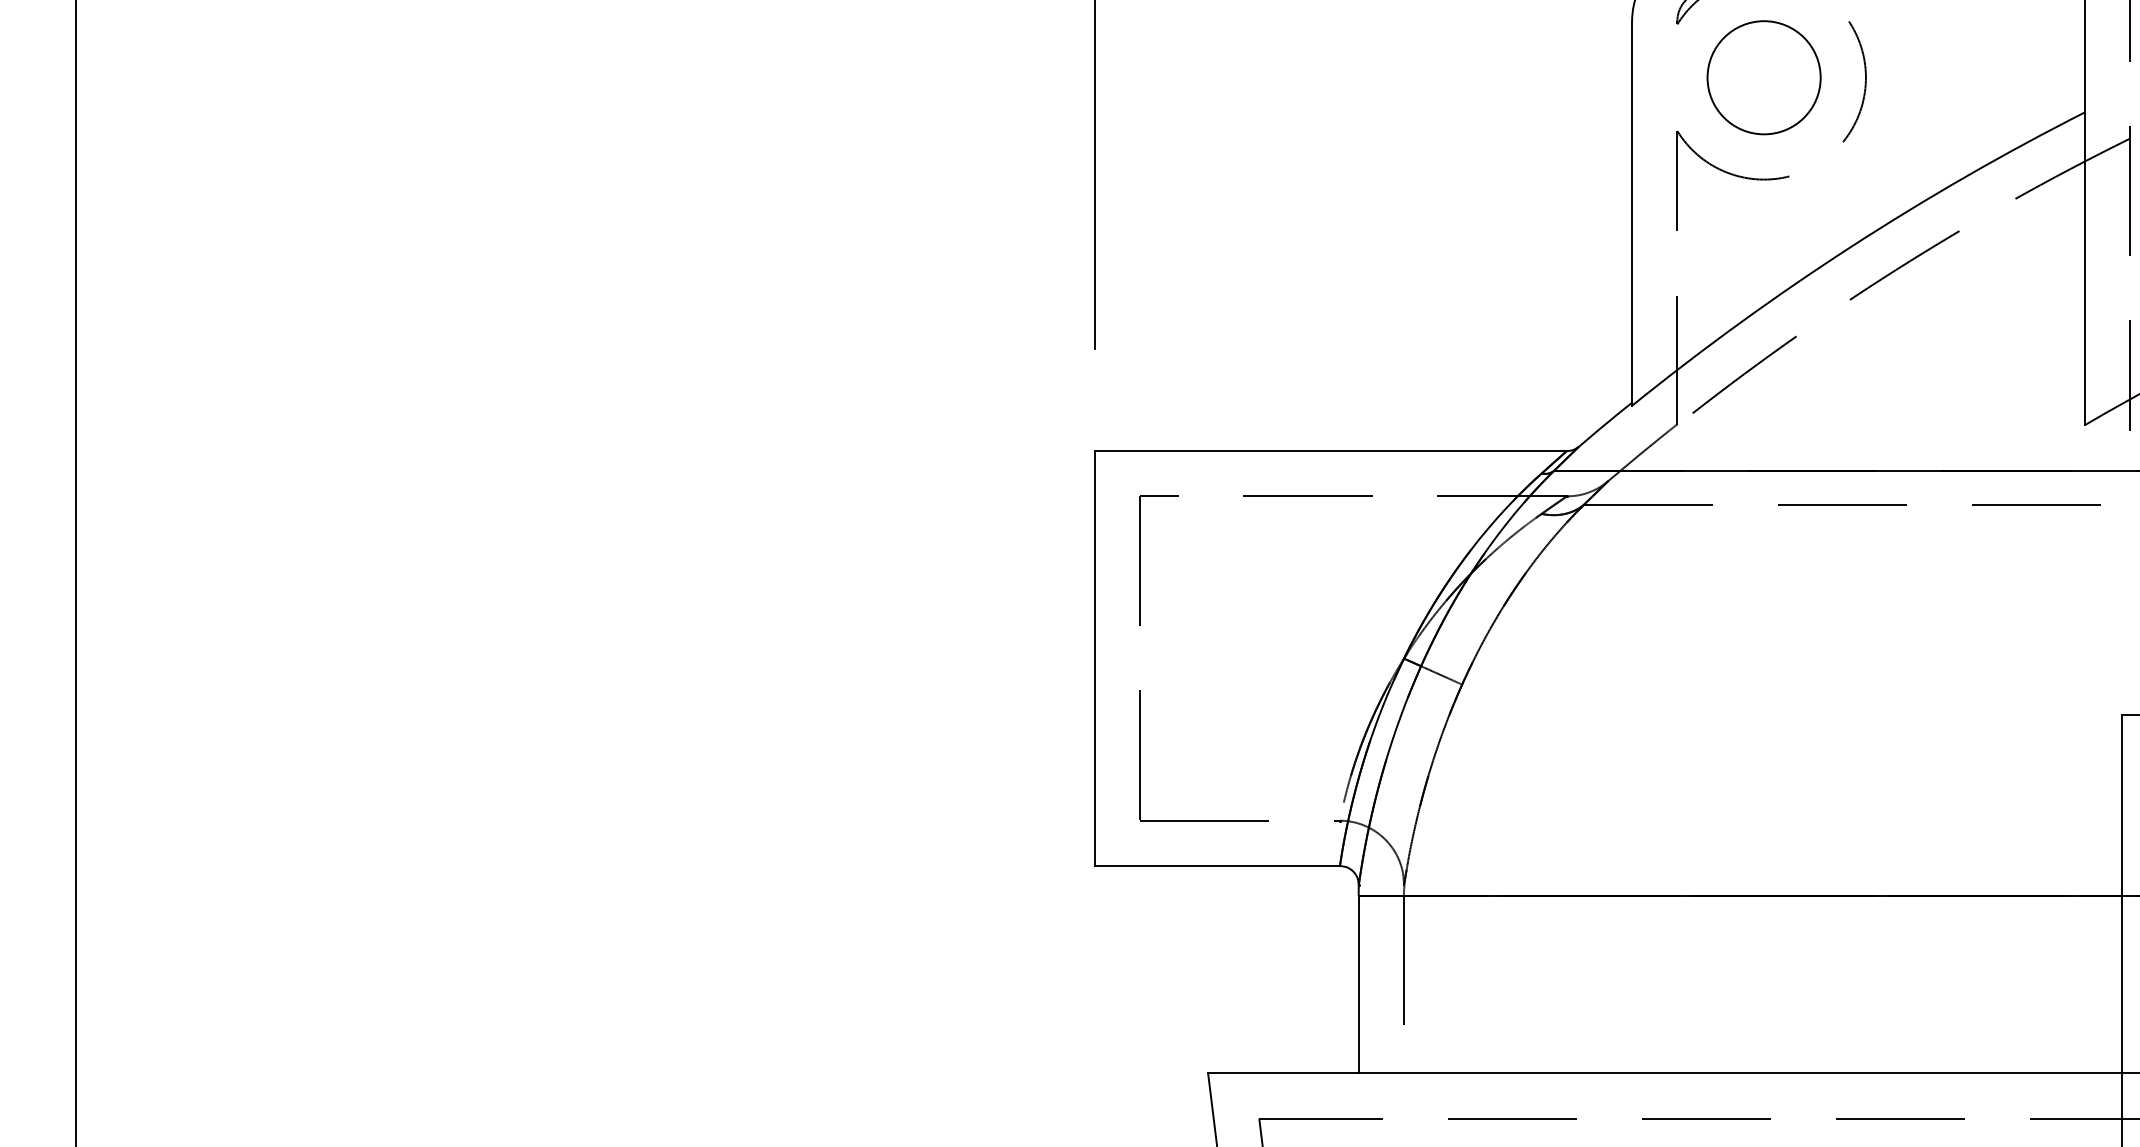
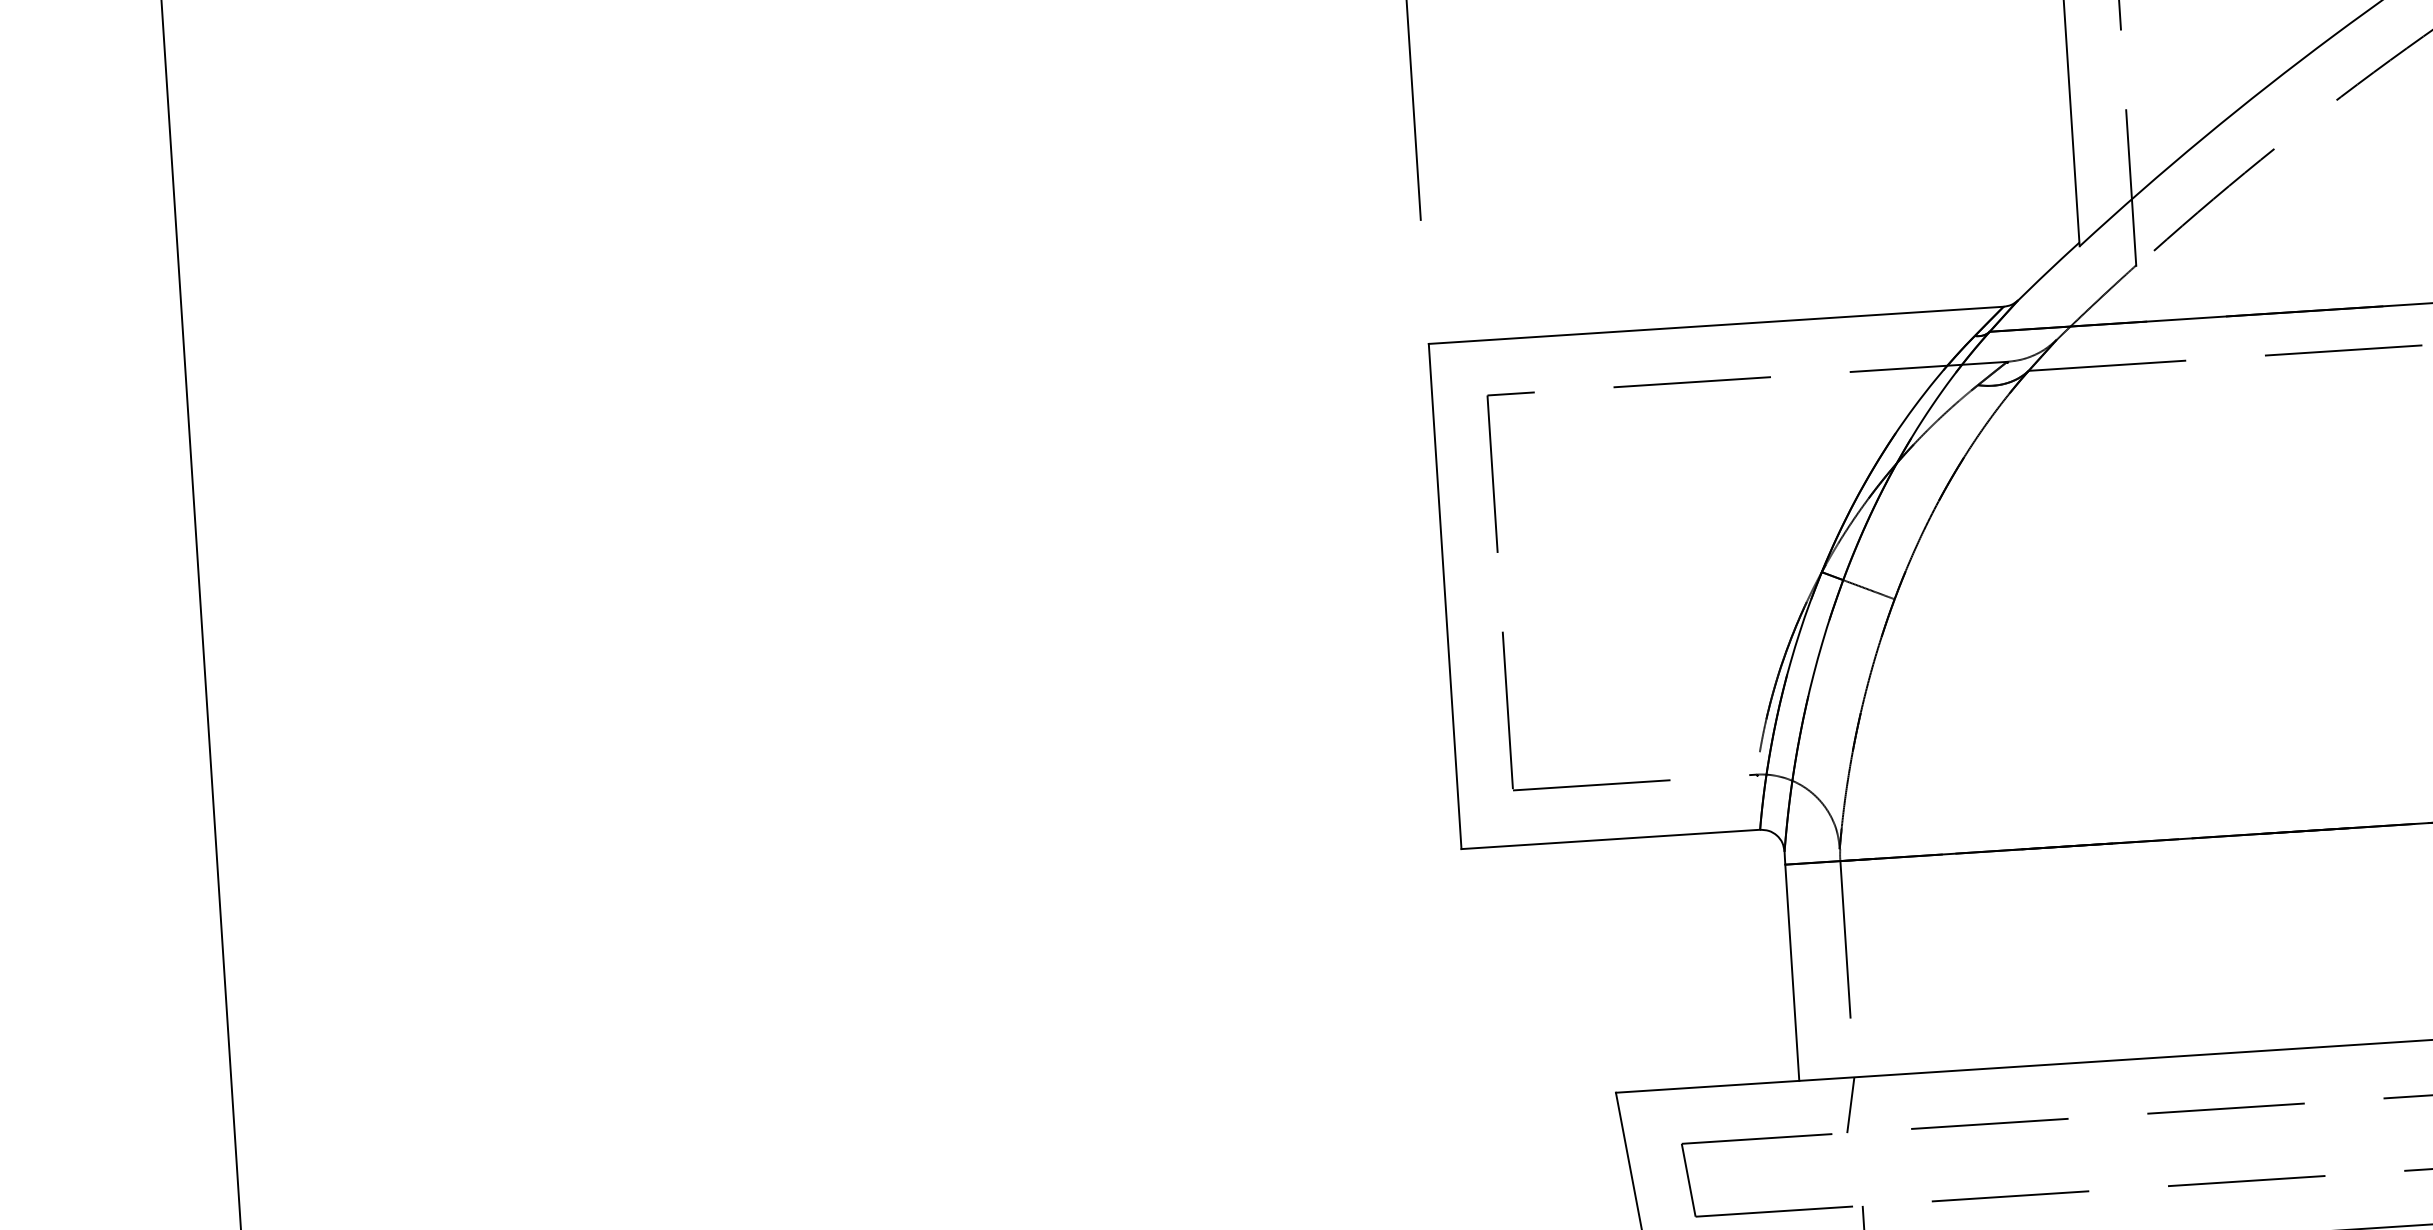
line: (1399, 1095) -> (1850, 1104), added

